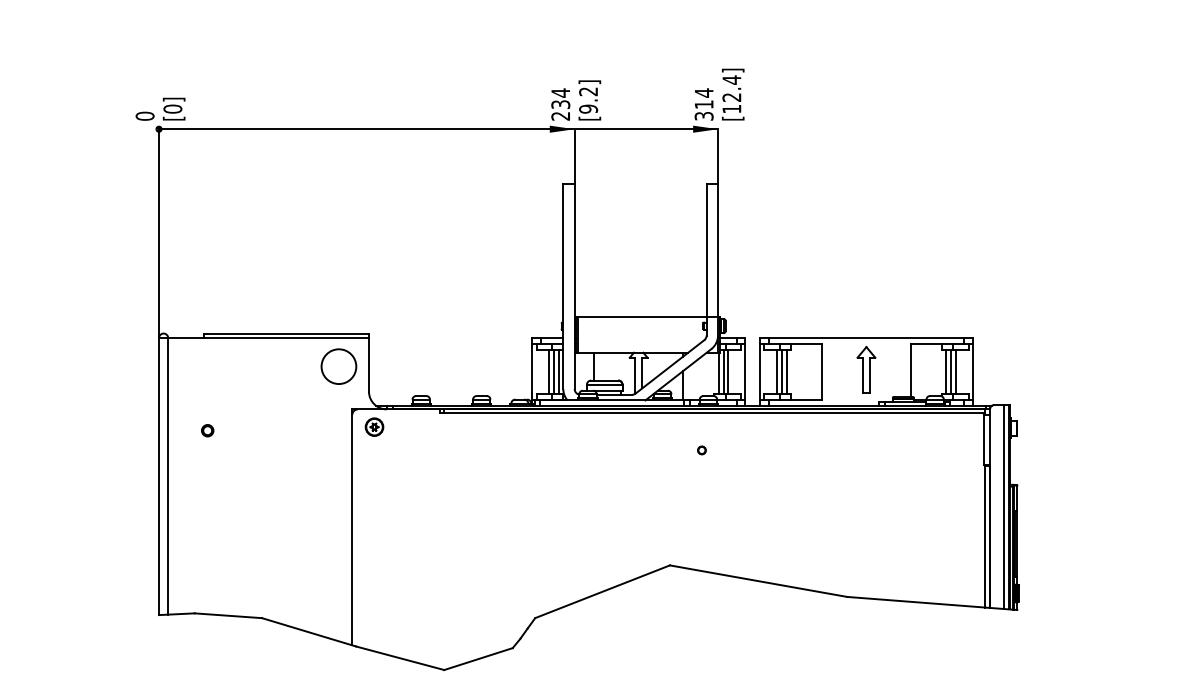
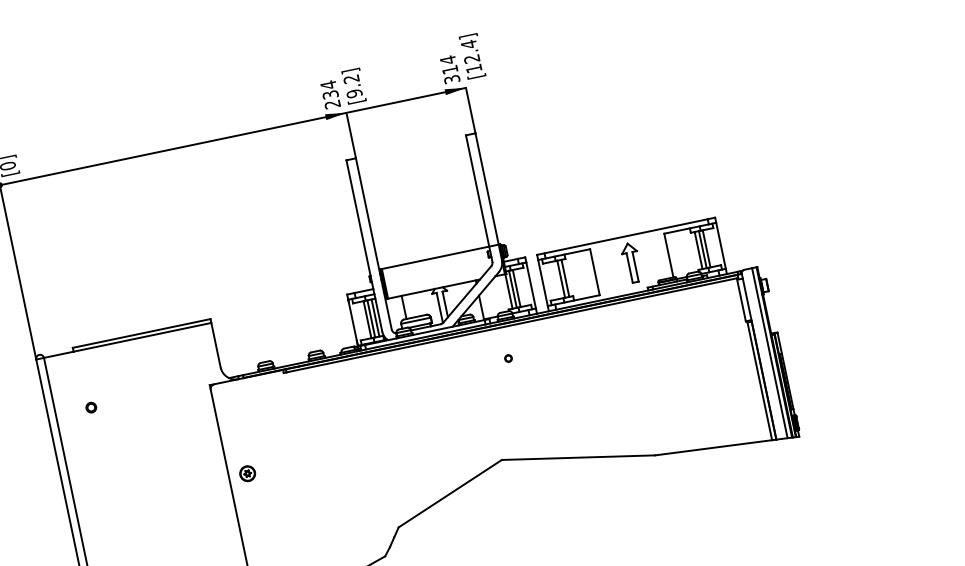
circle: (338, 366) -> (190, 351), removed
line: (776, 371) -> (556, 279), removed
part: (374, 426) -> (247, 473), moved
part: (207, 430) -> (91, 407), moved

